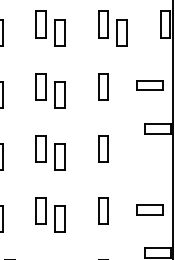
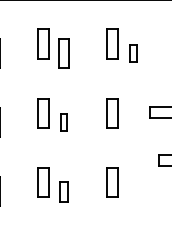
part: (121, 32) -> (132, 52), size x0.6
part: (59, 94) -> (63, 122), size x0.6
part: (59, 156) -> (63, 191), size x0.7

